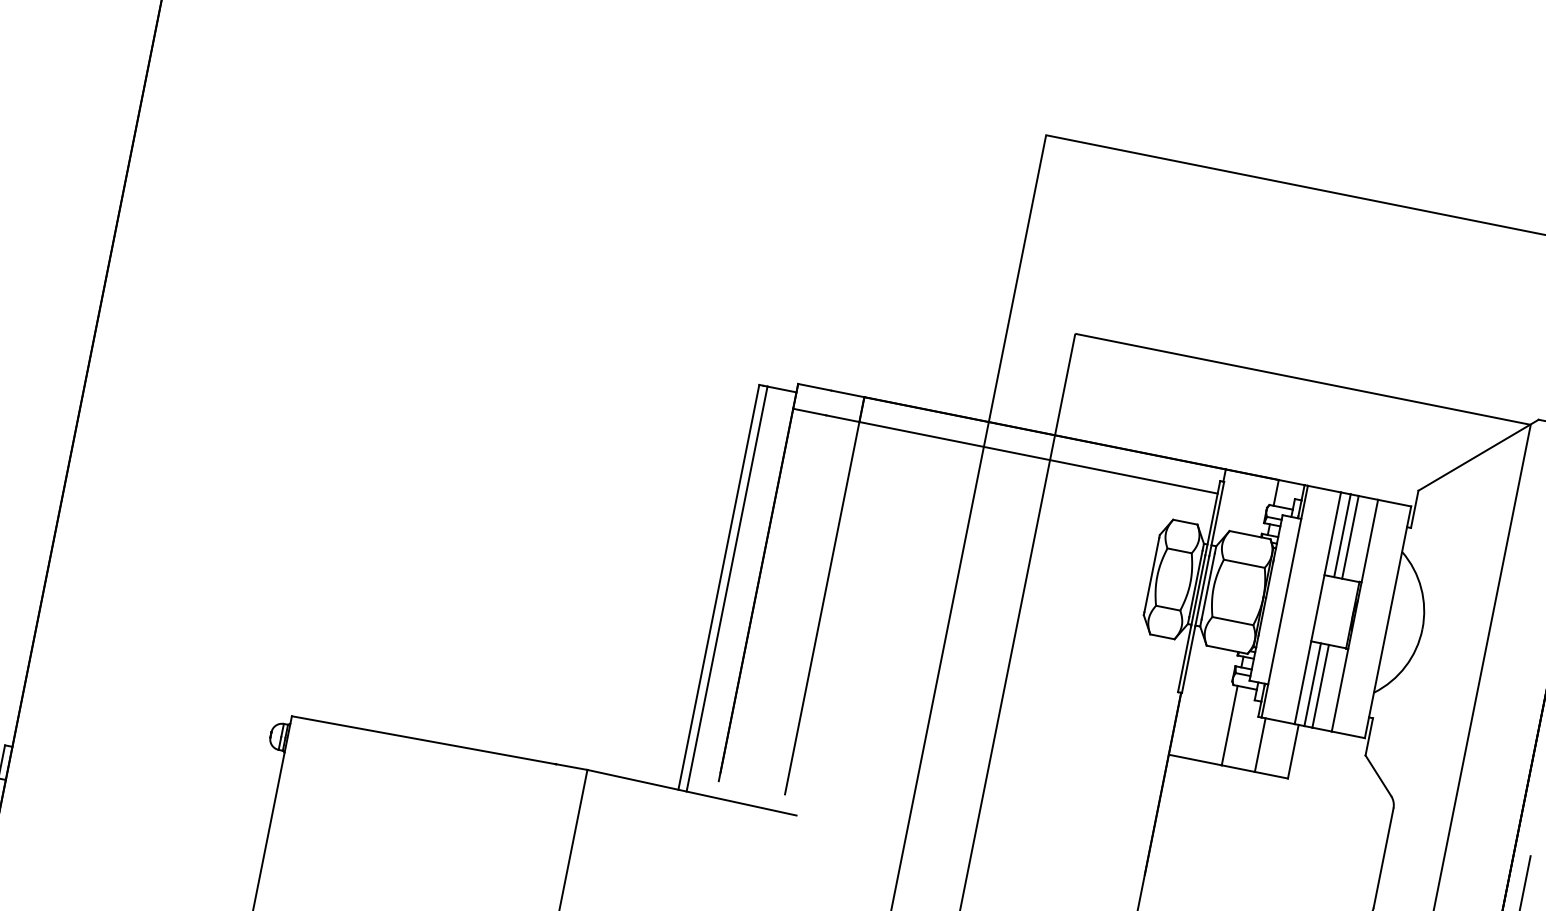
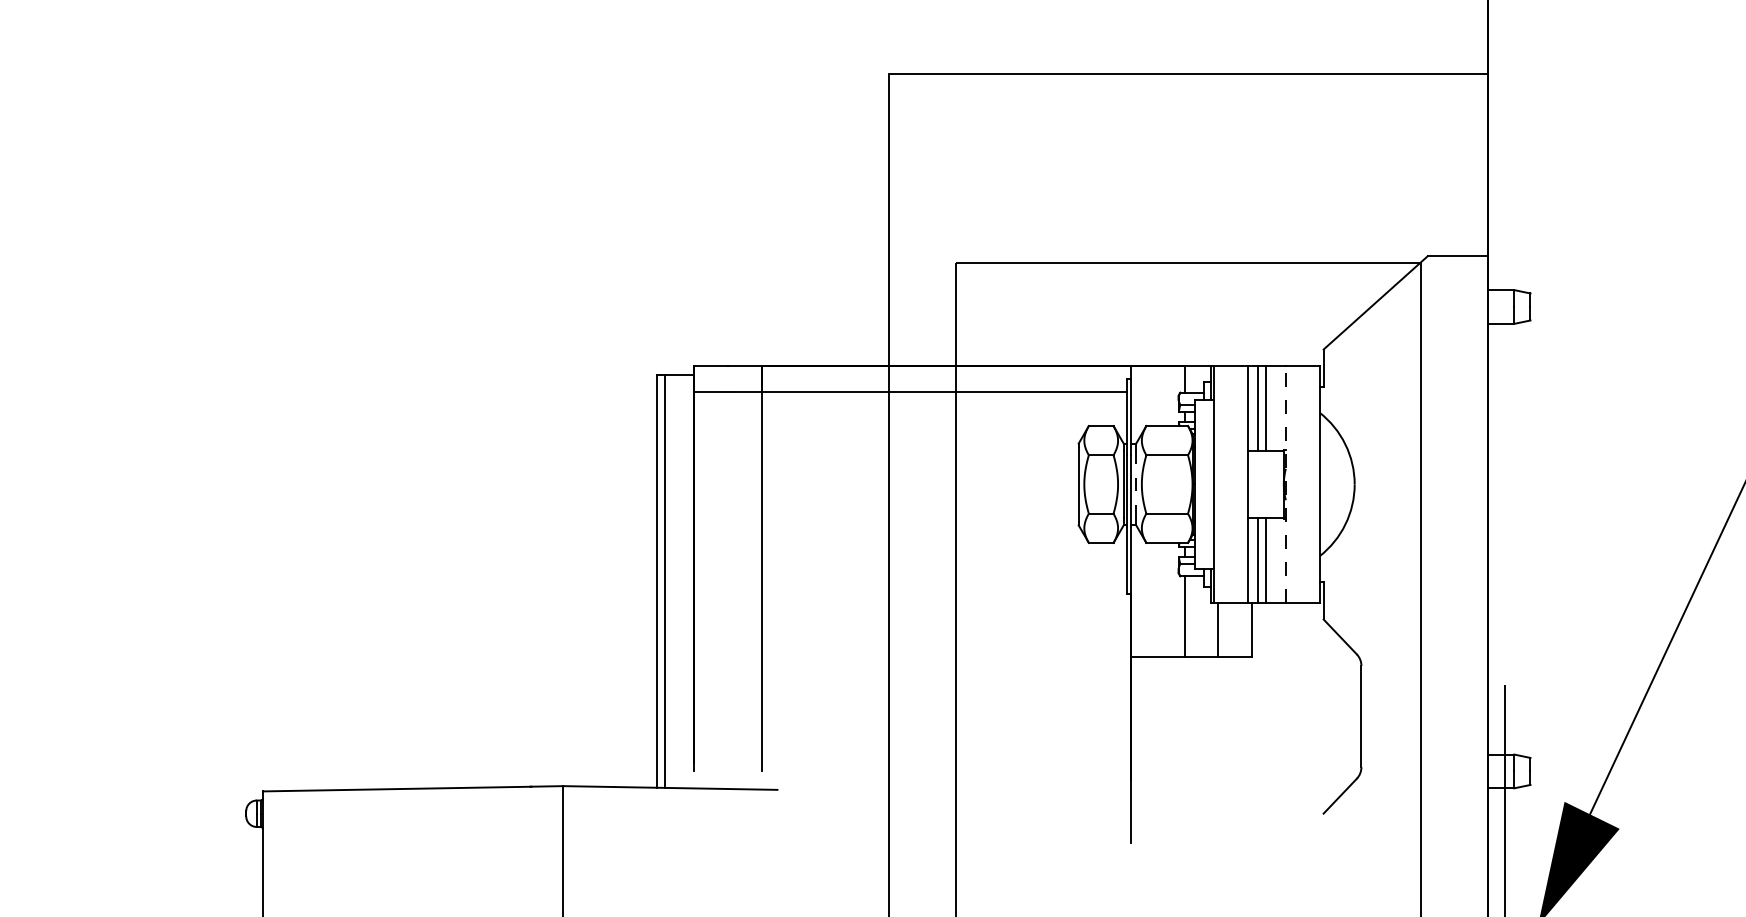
line: (1208, 586) -> (1136, 484), solid -> dashed
line: (1354, 615) -> (1285, 484), solid -> dashed

